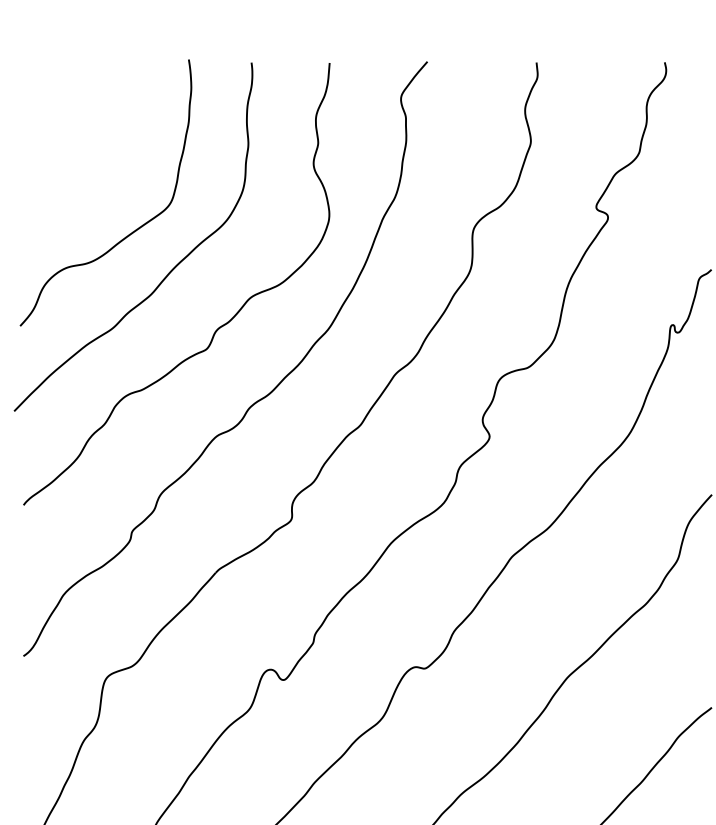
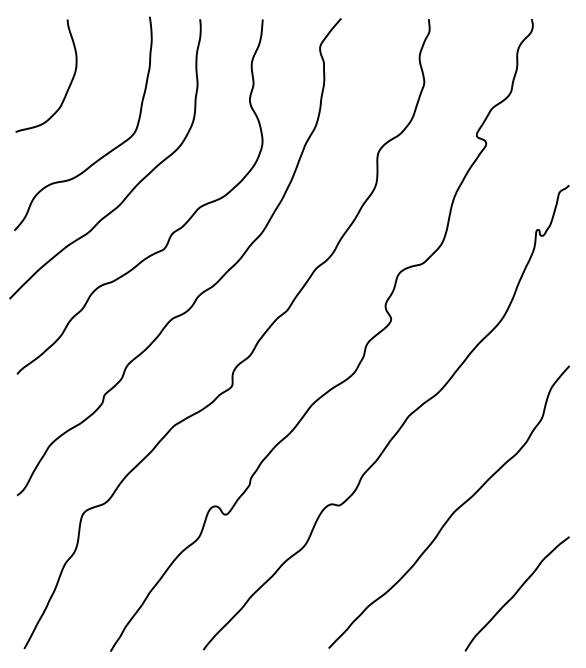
curve: (87, 146) -> (68, 86), added

